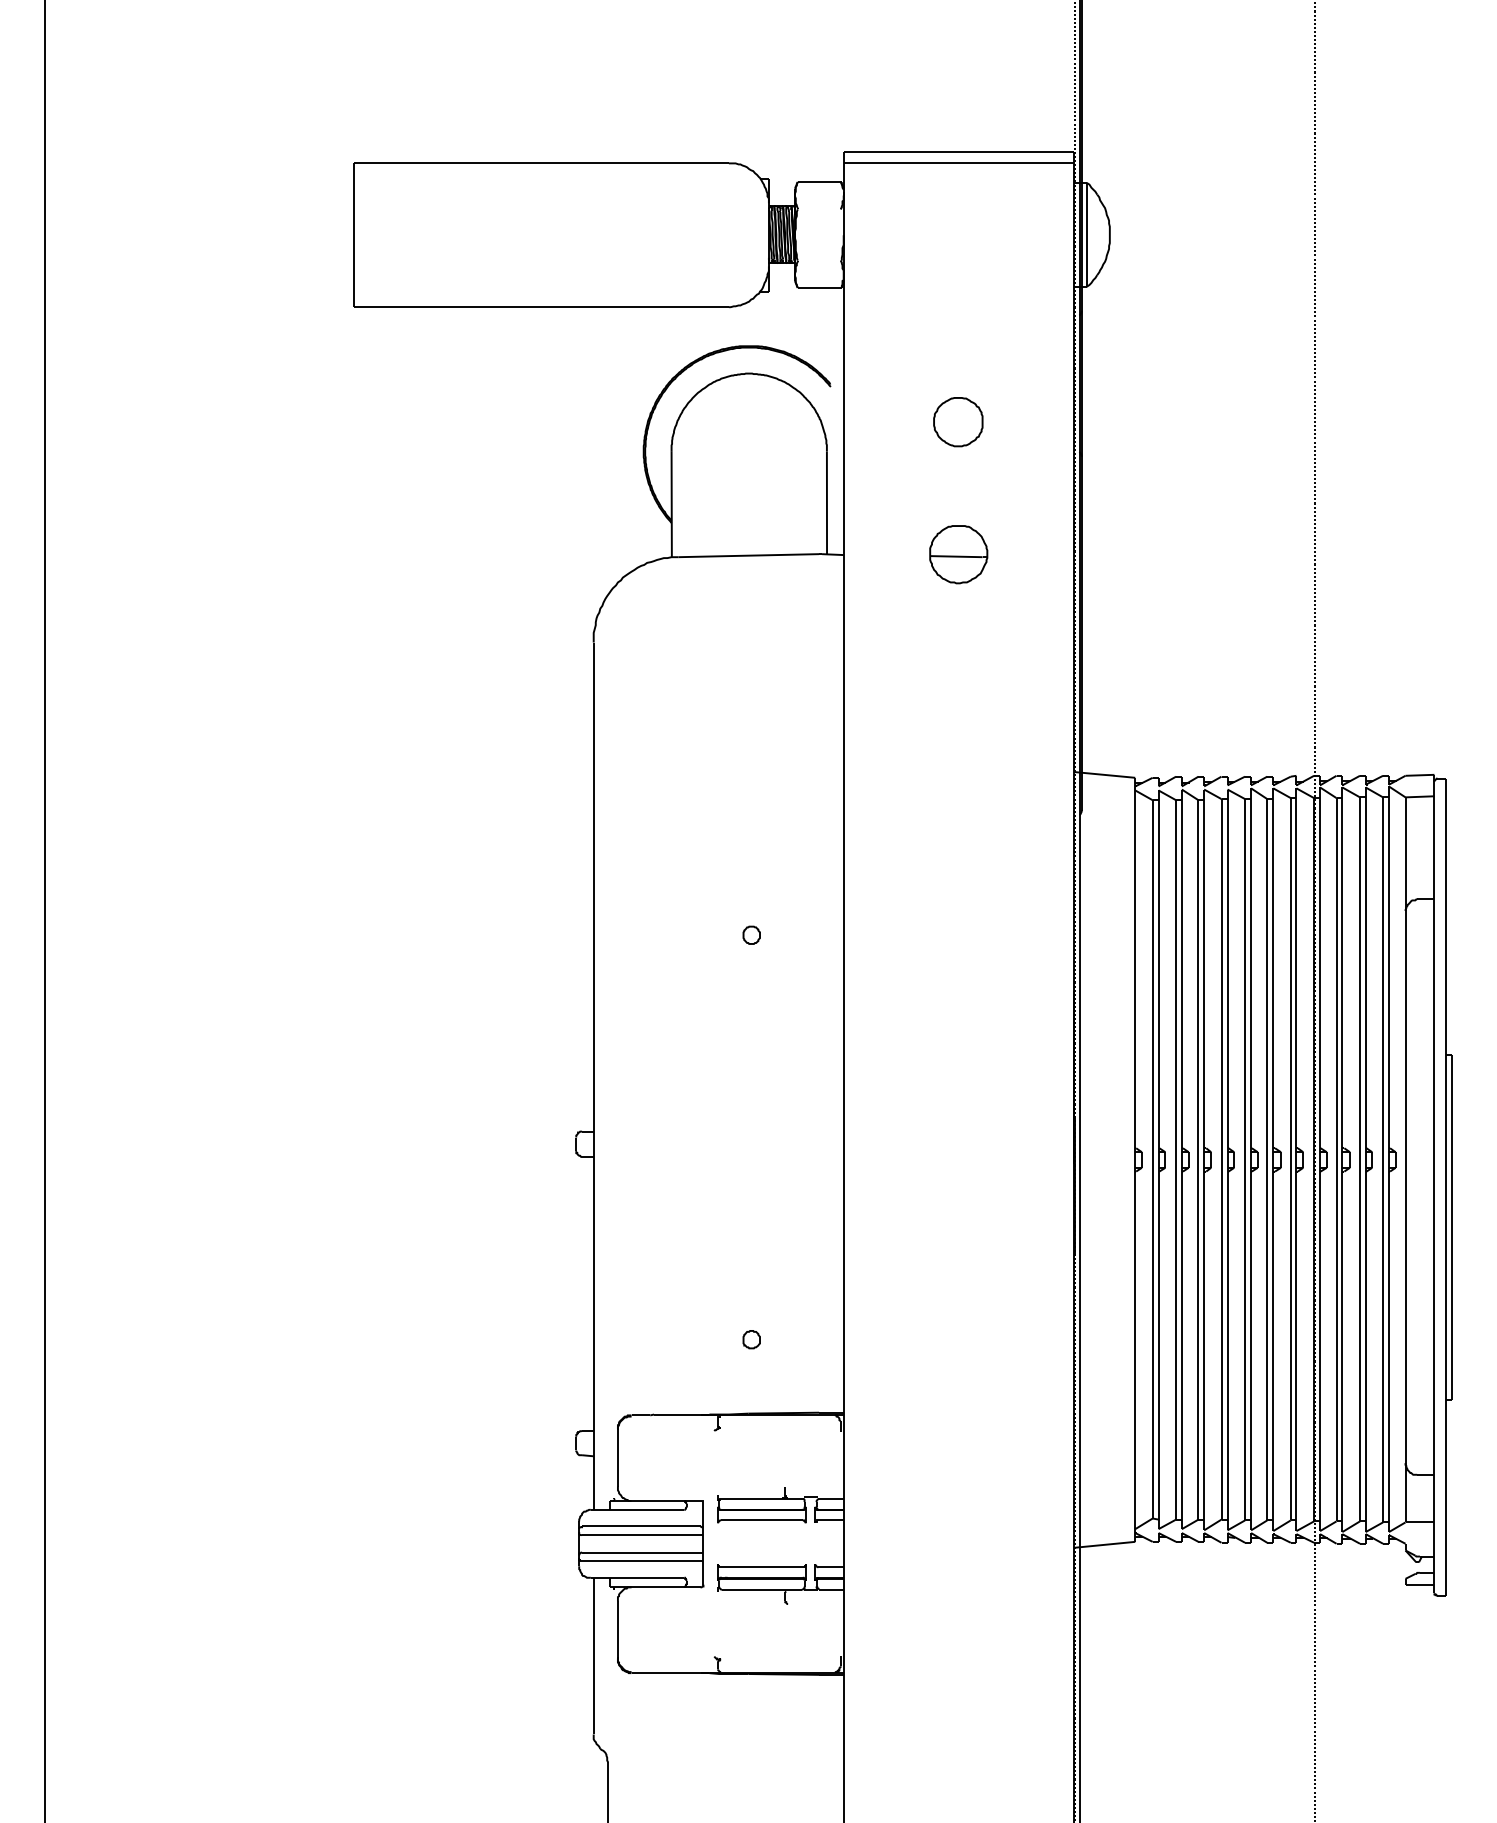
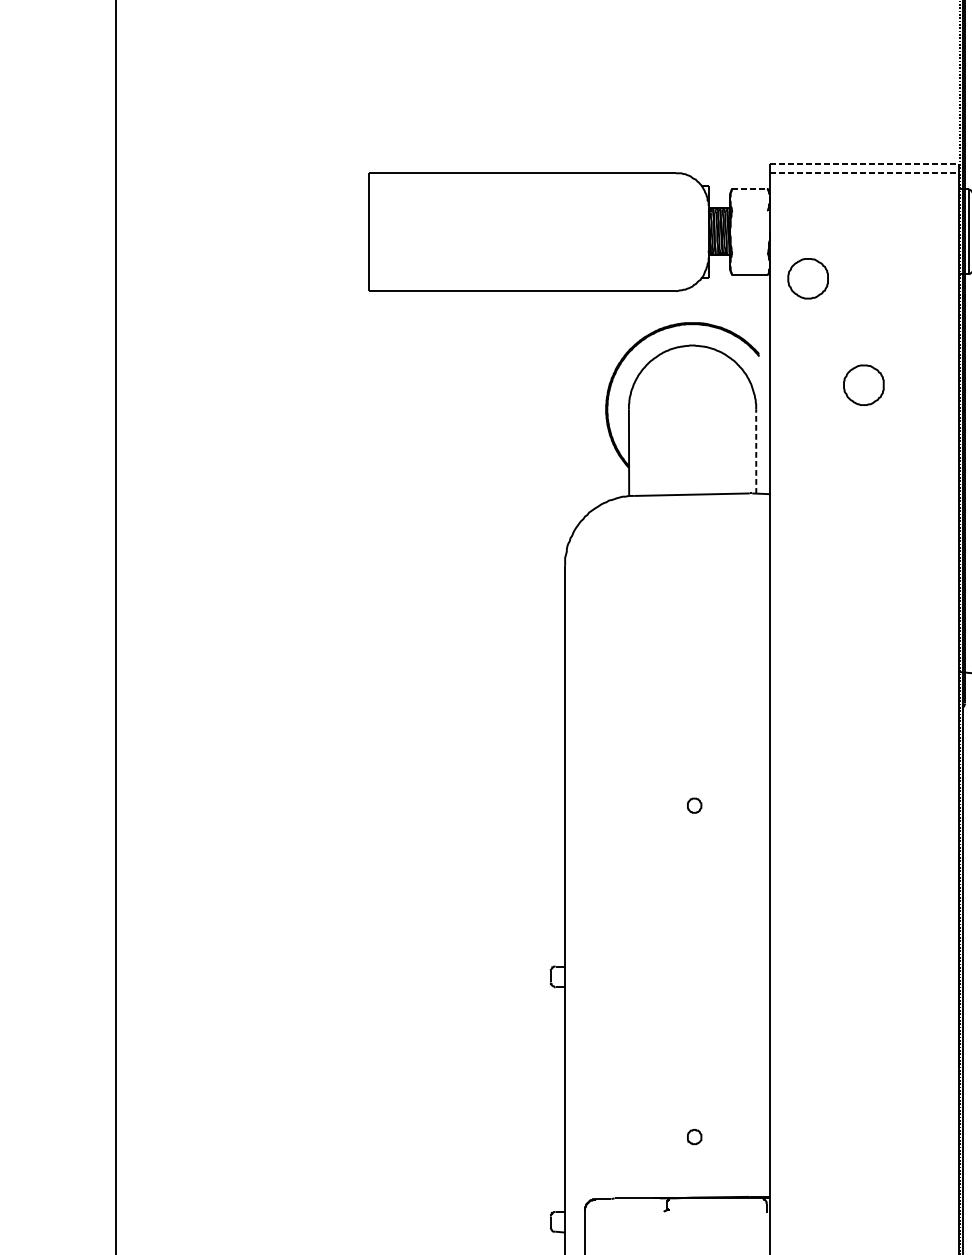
line: (959, 151) -> (864, 163), solid -> dashed
line: (959, 163) -> (864, 173), solid -> dashed
line: (819, 182) -> (750, 188), solid -> dashed
part: (890, 292) -> (808, 279), added
line: (826, 503) -> (755, 451), solid -> dashed
part: (958, 554) -> (864, 493), removed

